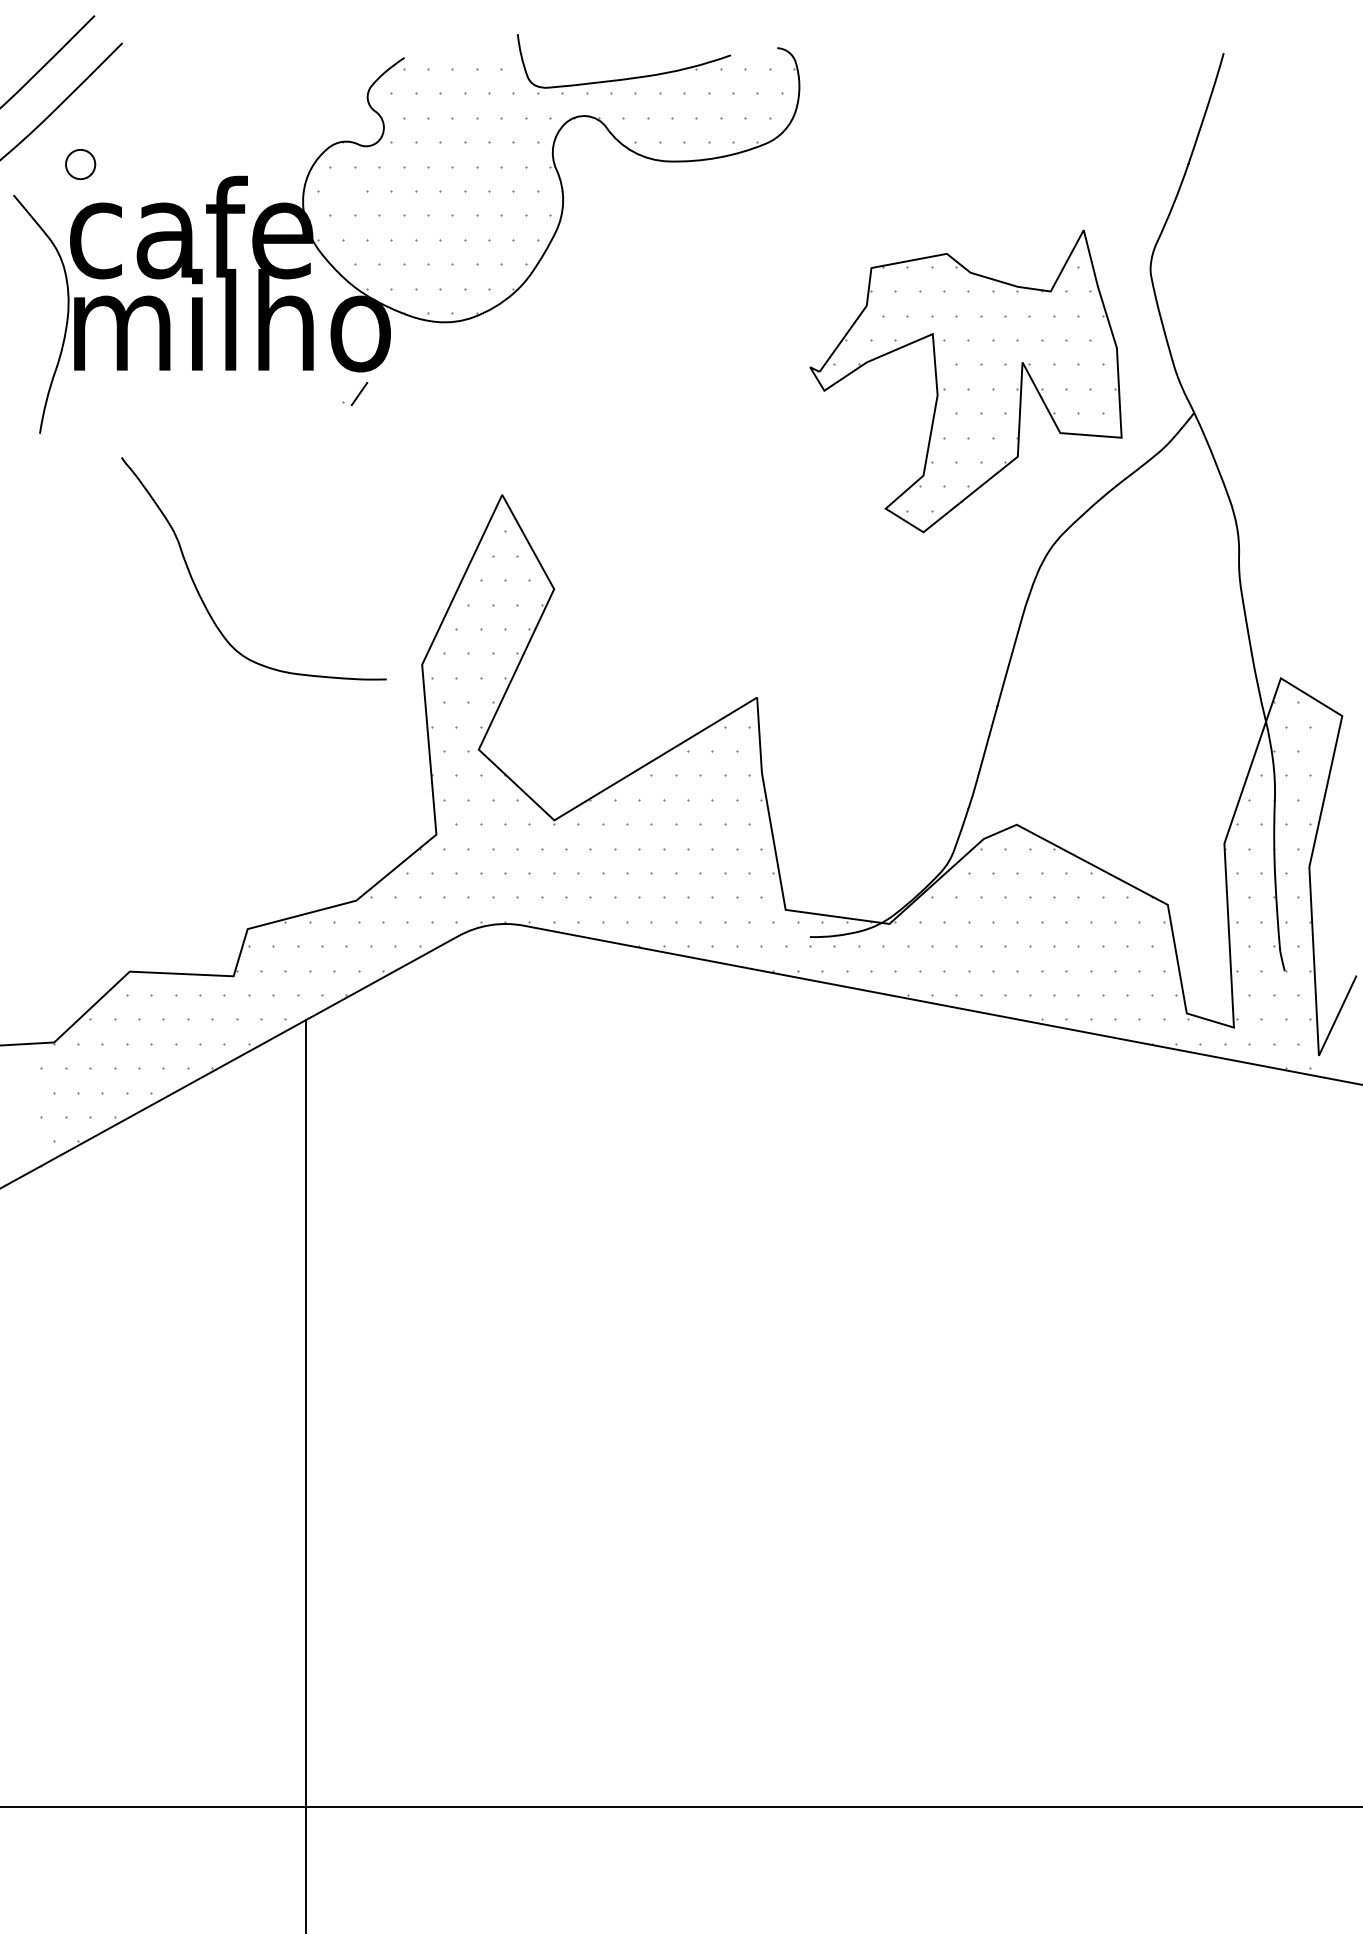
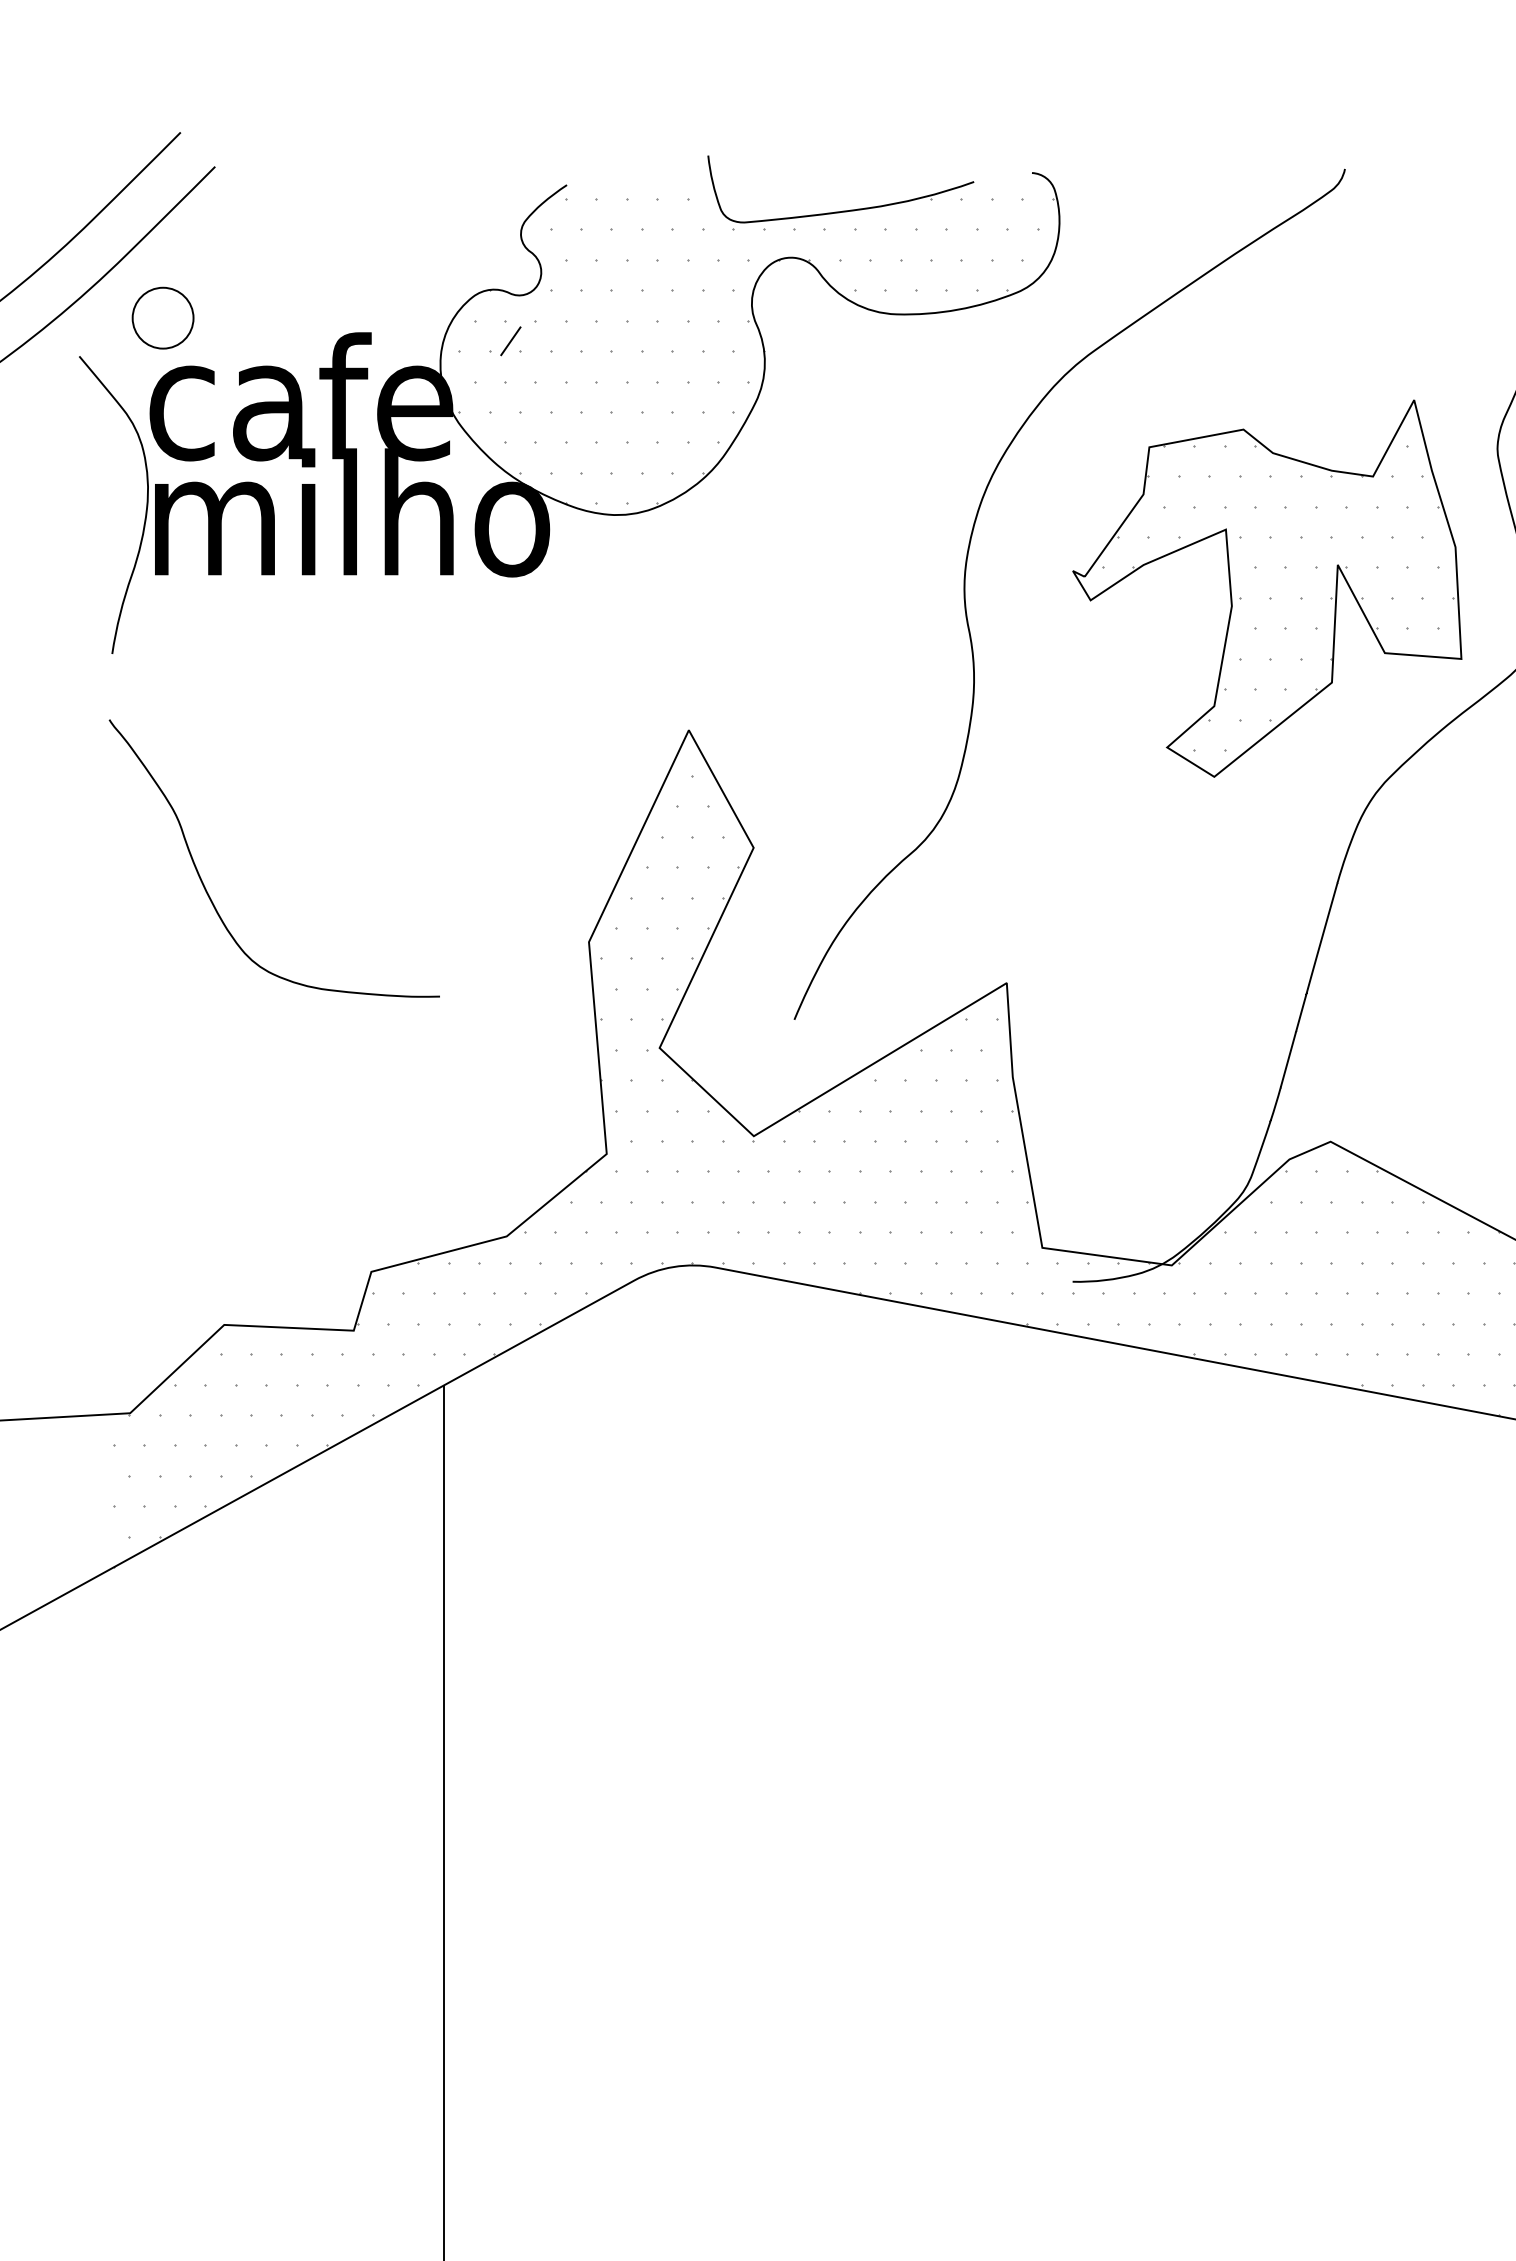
part: (80, 164) -> (162, 318), size x1.67
part: (355, 393) -> (505, 340), moved
curve: (725, 397) -> (967, 608), added
curve: (200, 594) -> (207, 890), moved

